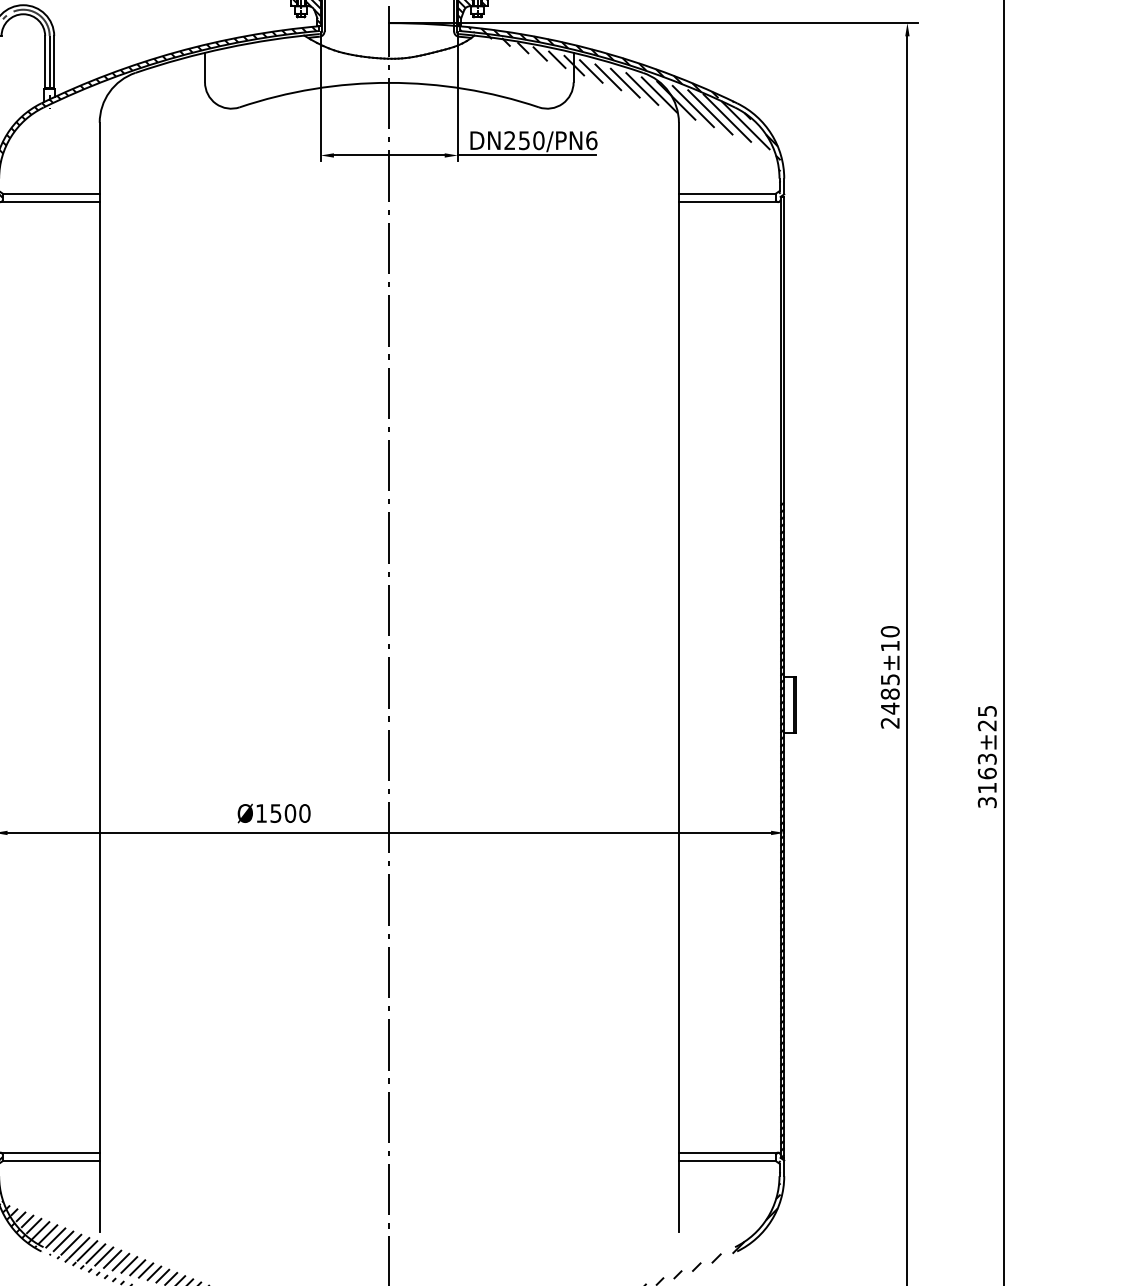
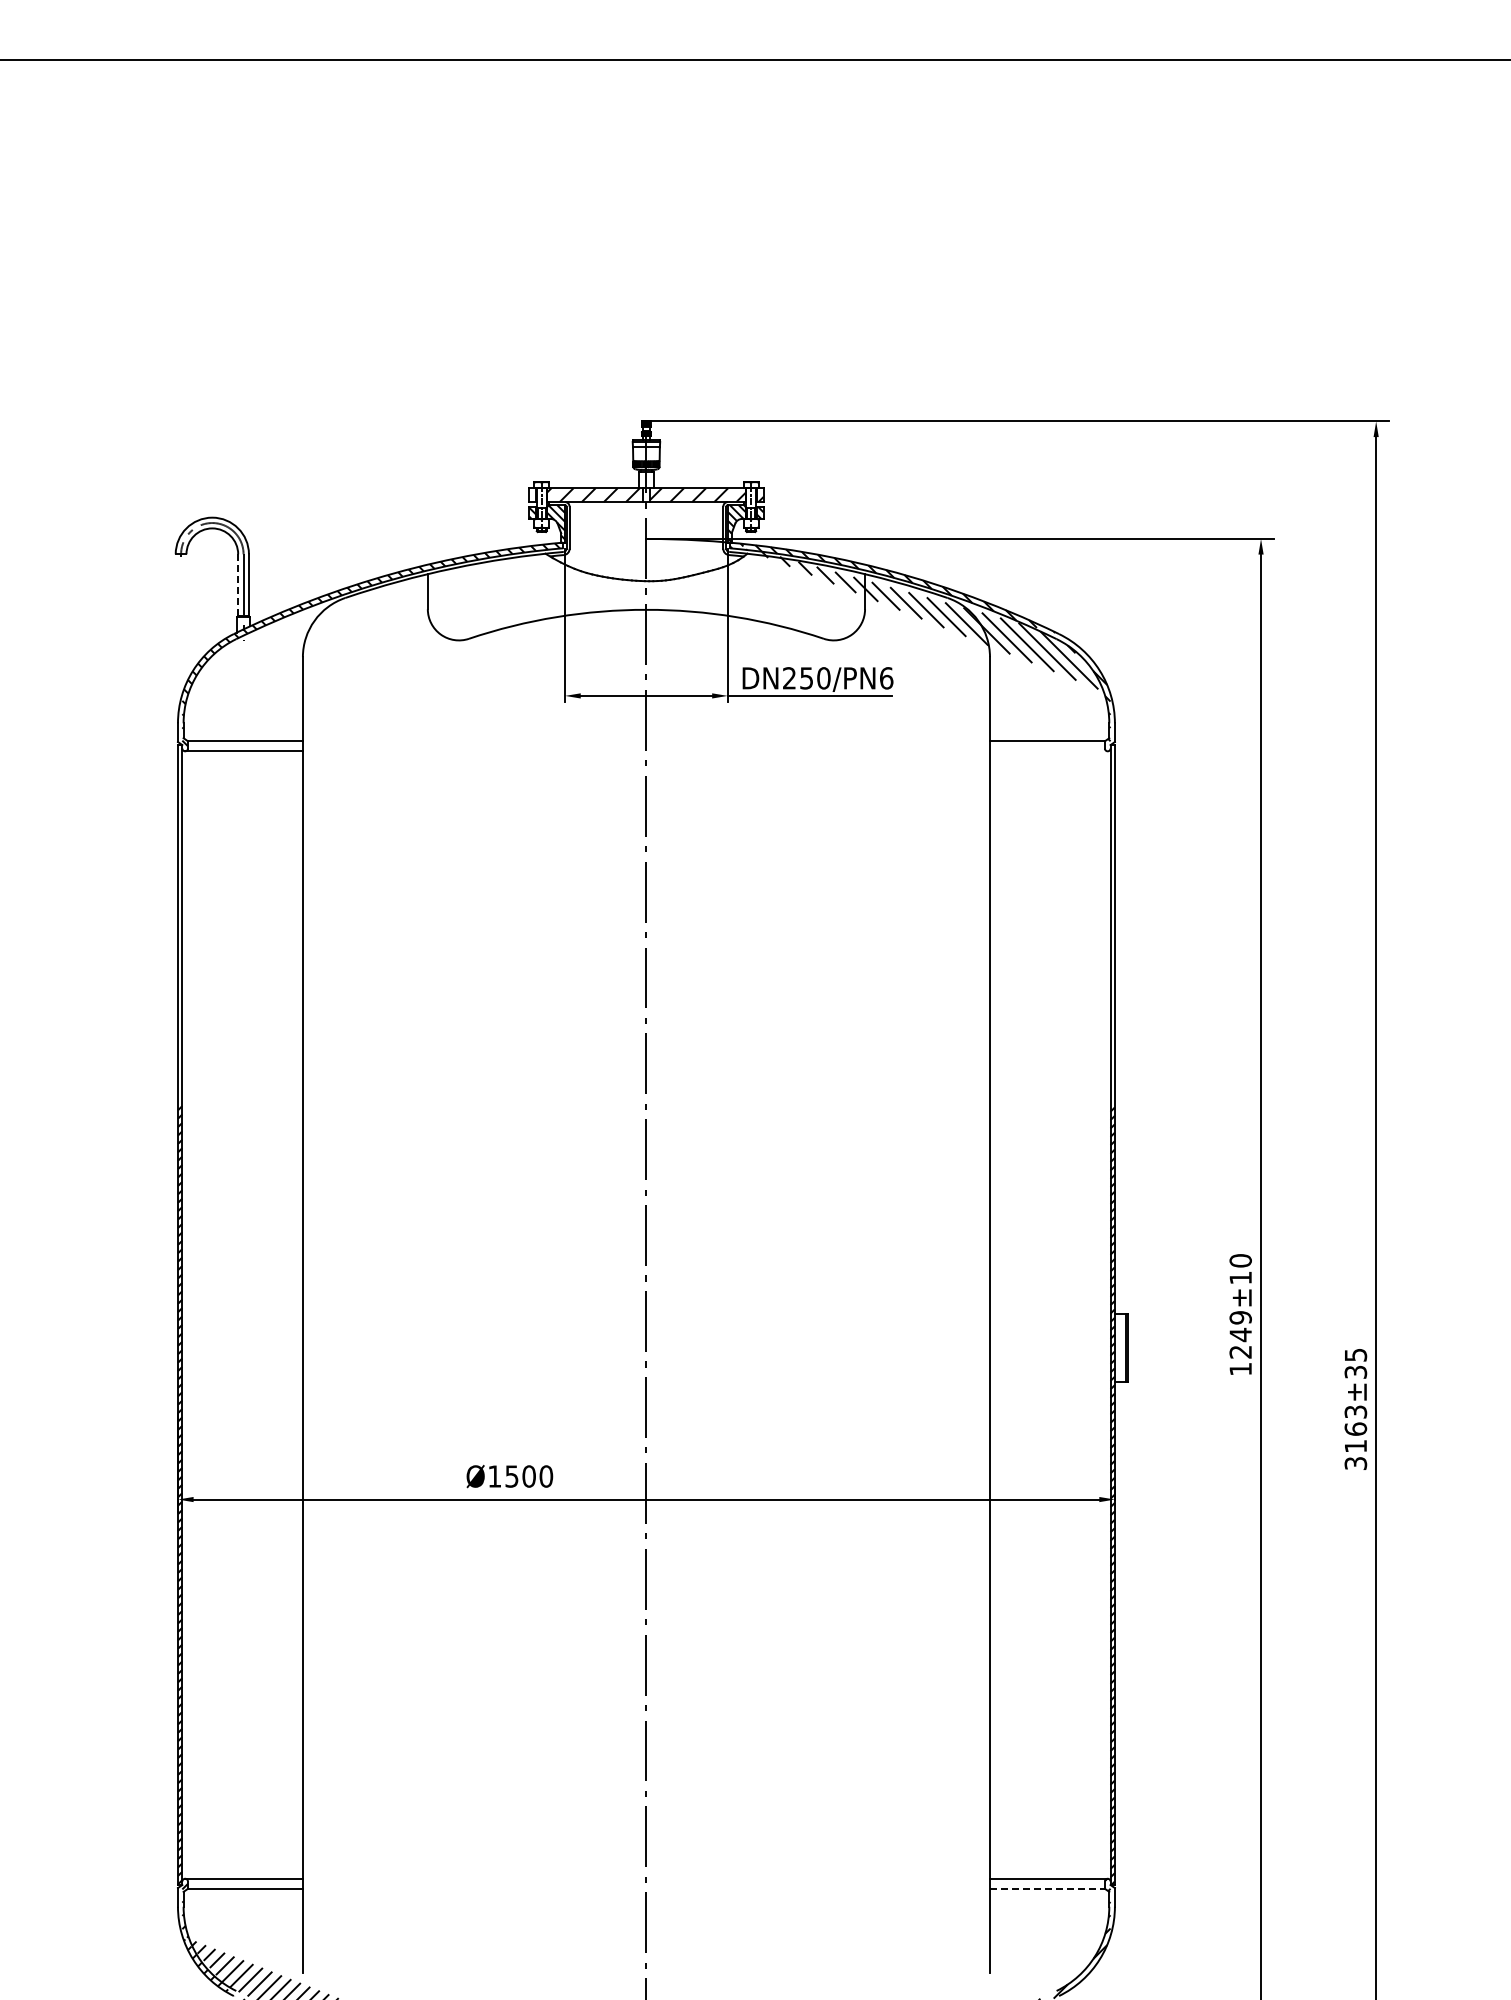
line: (45, 62) -> (238, 585), solid -> dashed
line: (728, 202) -> (1048, 751), removed
text: (890, 701) -> (1240, 1343), 2485 -> 1249
text: (987, 724) -> (1356, 1371), ±25 -> ±35
line: (727, 1160) -> (1047, 1888), solid -> dashed

